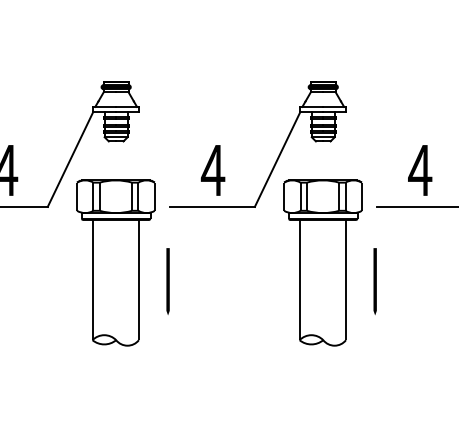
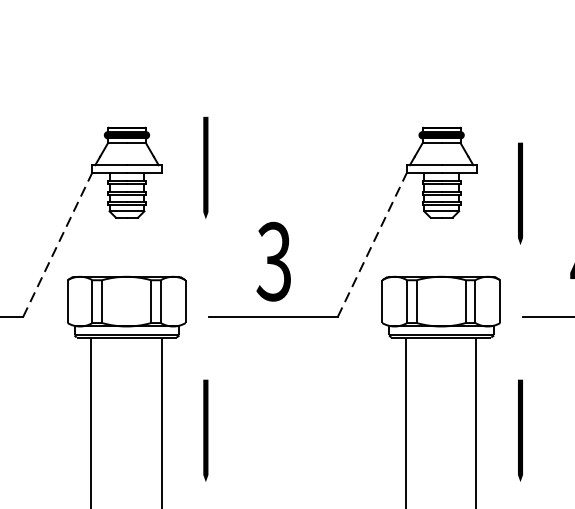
line: (167, 108) -> (204, 167), added
line: (374, 125) -> (519, 193), added
line: (70, 159) -> (57, 245), solid -> dashed
line: (277, 159) -> (372, 245), solid -> dashed
text: (212, 170) -> (273, 261), 4 -> 3

